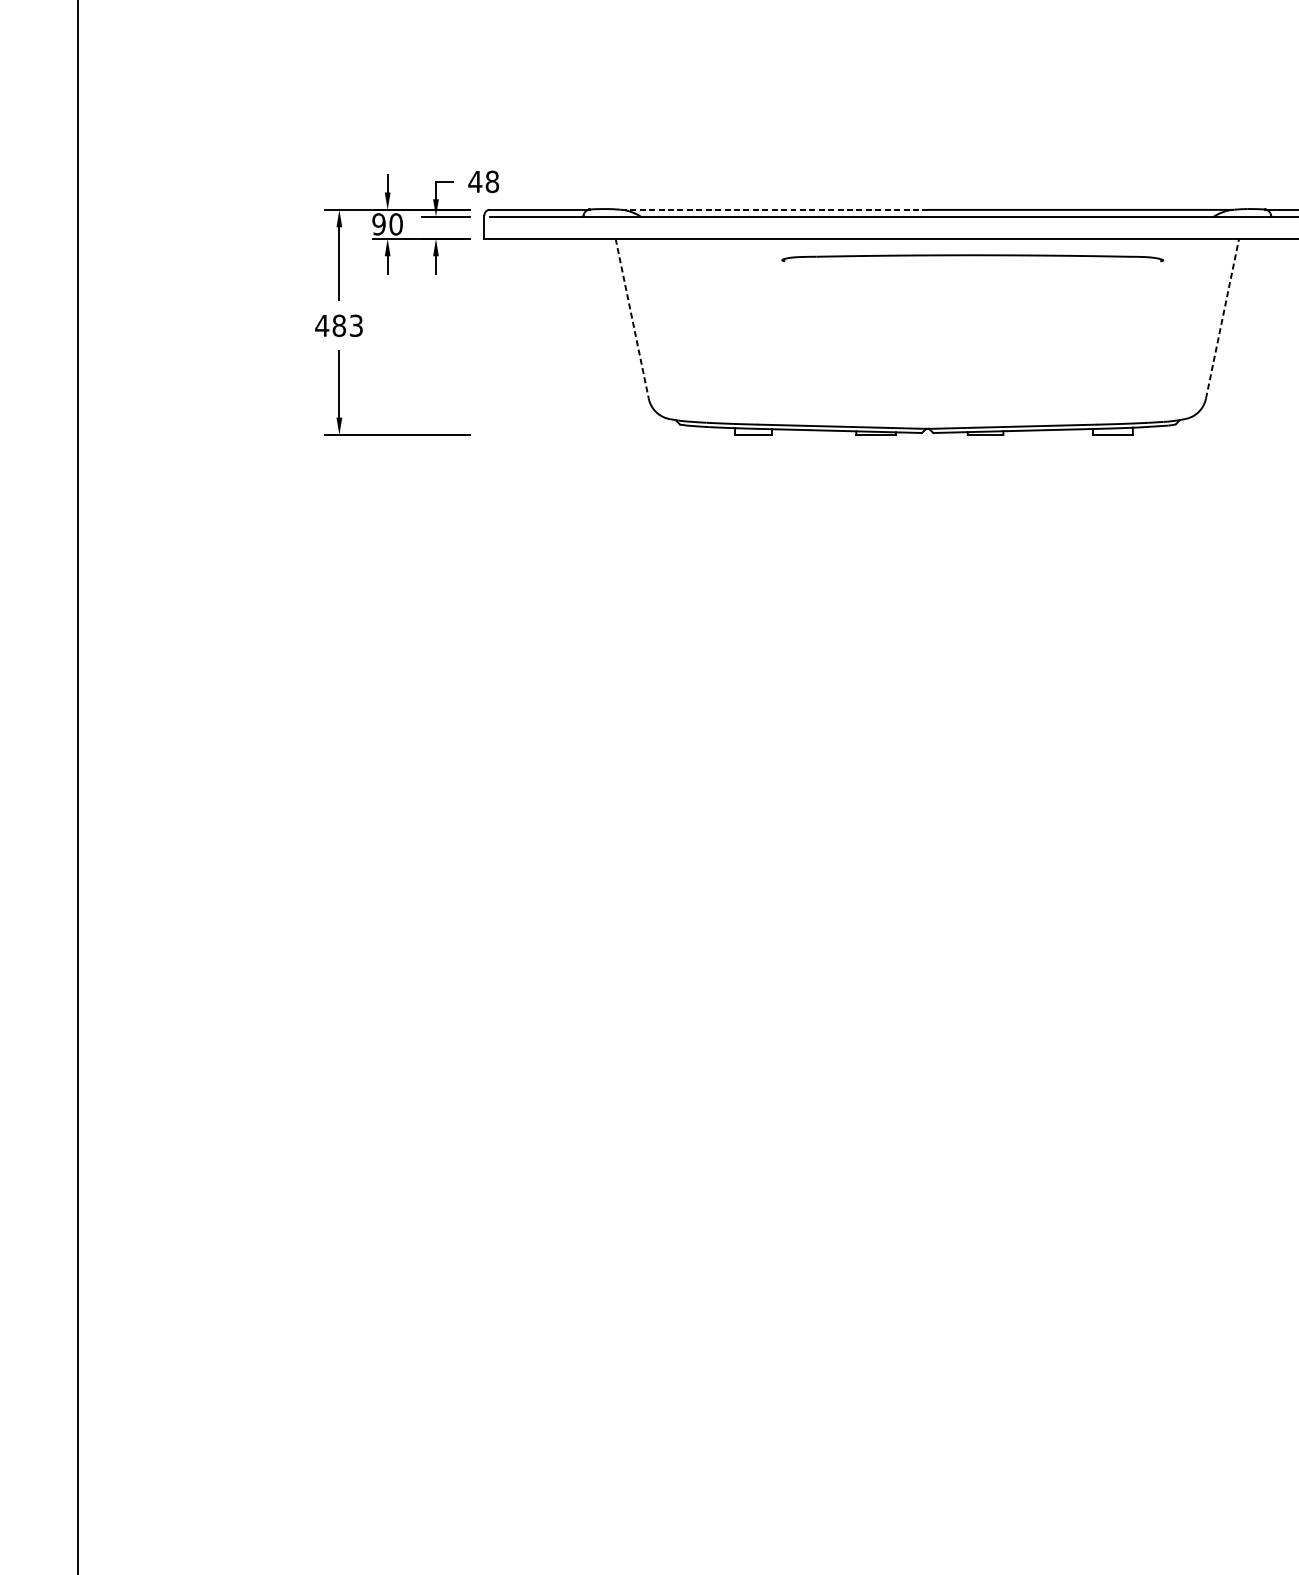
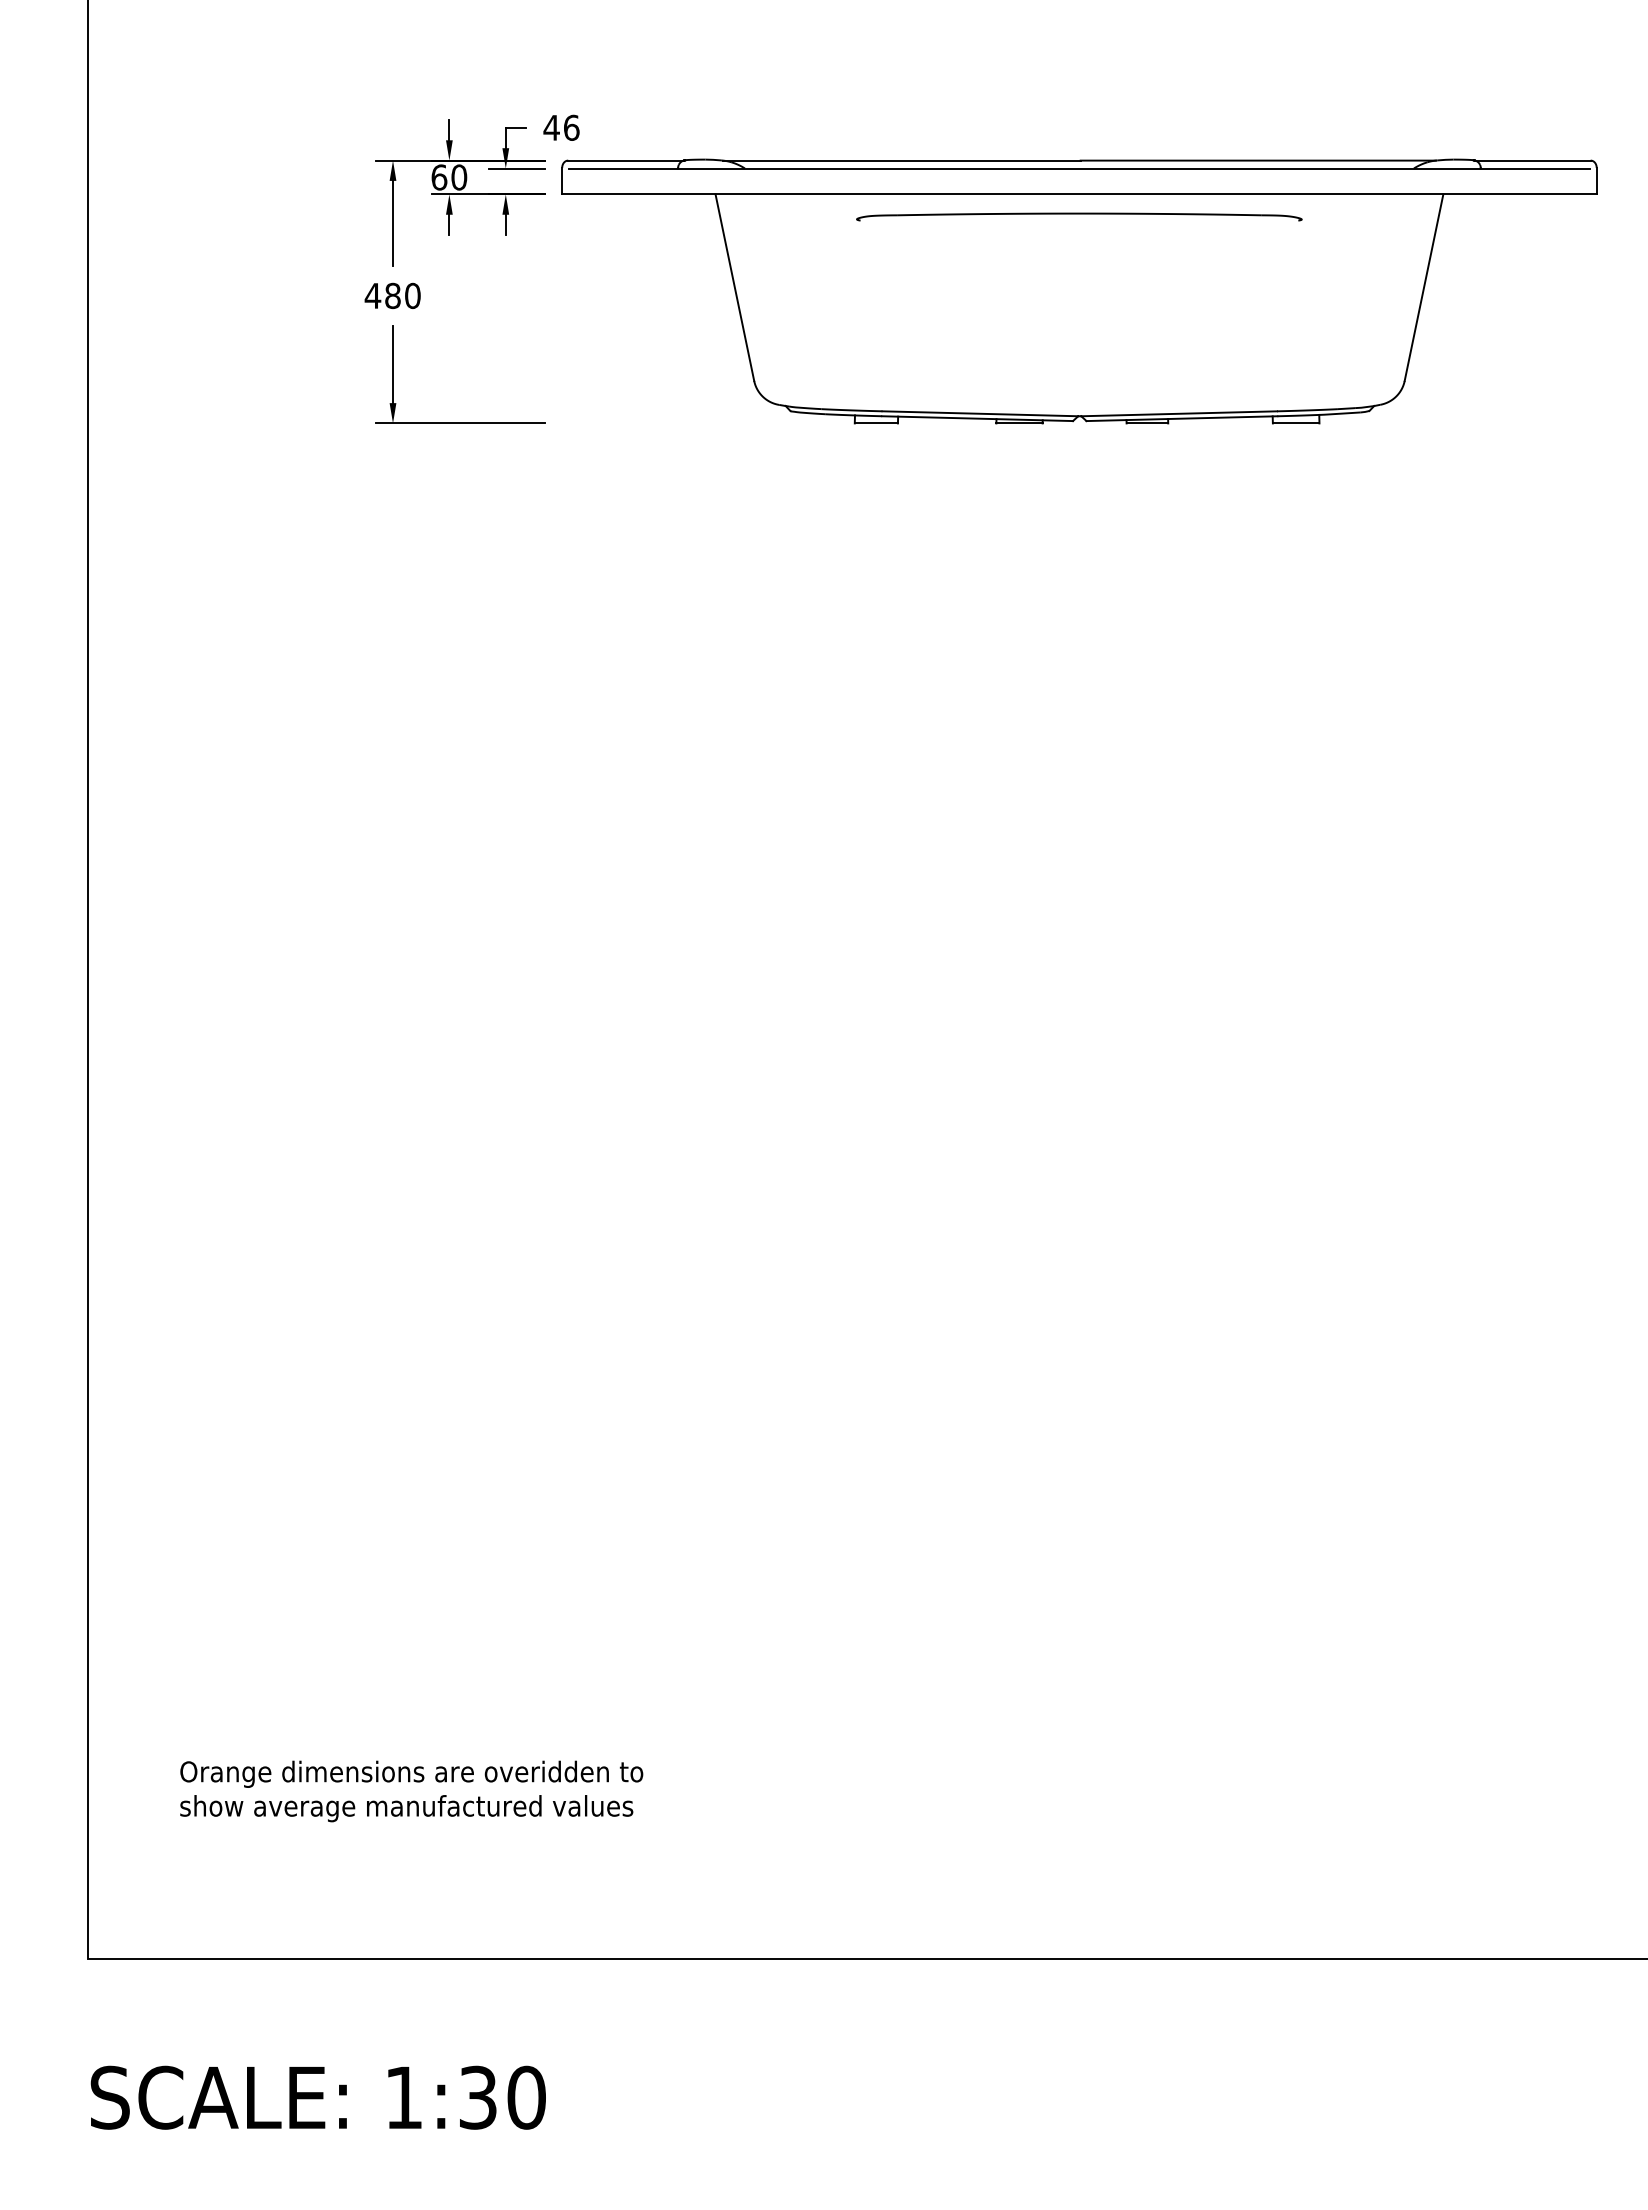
text: (492, 181) -> (571, 127), 48 -> 46
line: (774, 209) -> (901, 160), dashed -> solid
text: (379, 224) -> (439, 177), 90 -> 60
part: (972, 257) -> (1079, 216), moved
line: (1222, 318) -> (1424, 287), dashed -> solid
line: (631, 319) -> (734, 288), dashed -> solid
text: (356, 325) -> (412, 295), 483 -> 480

